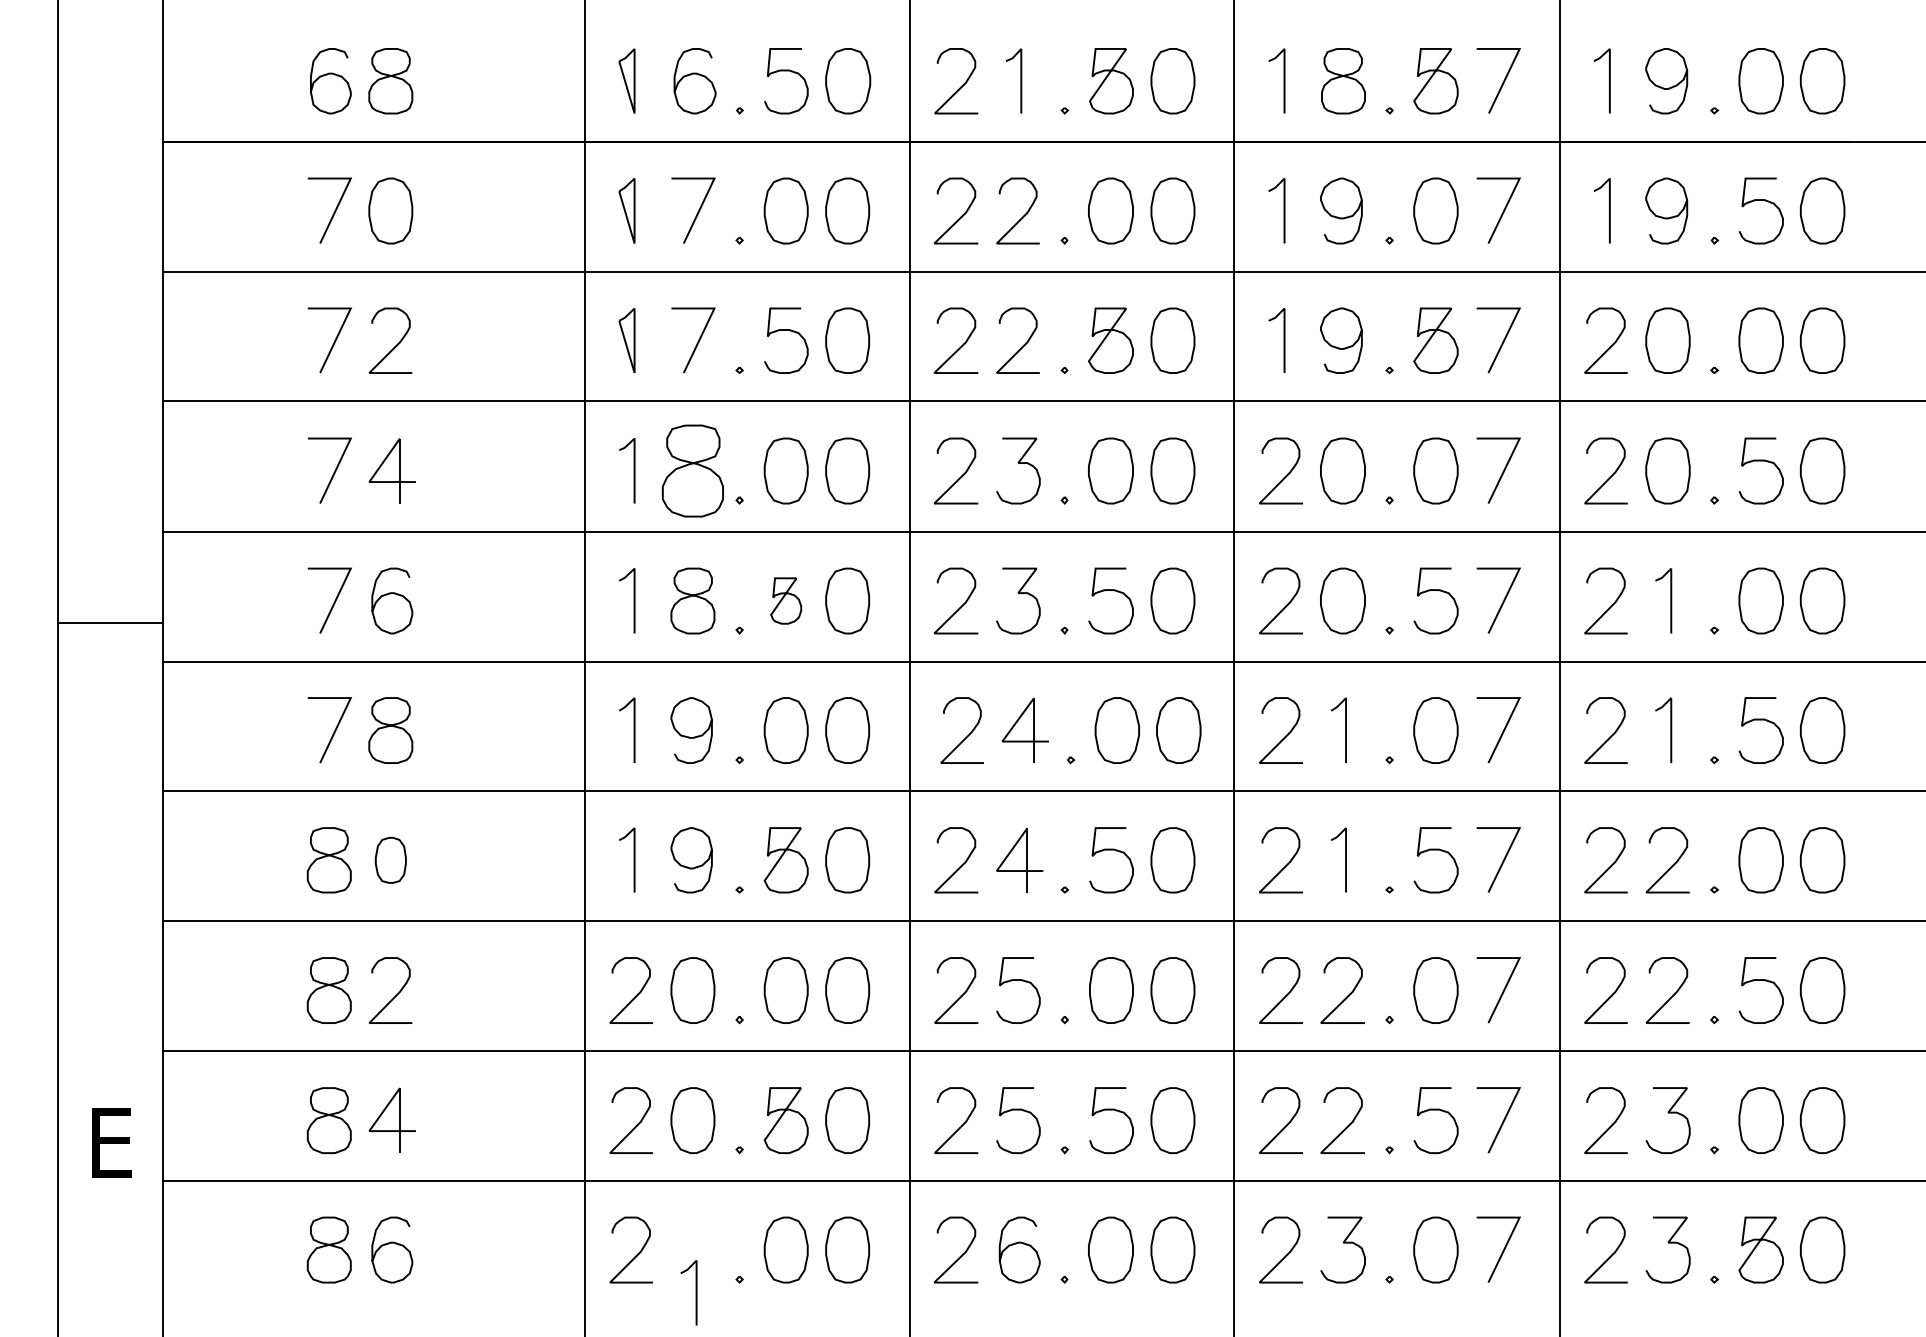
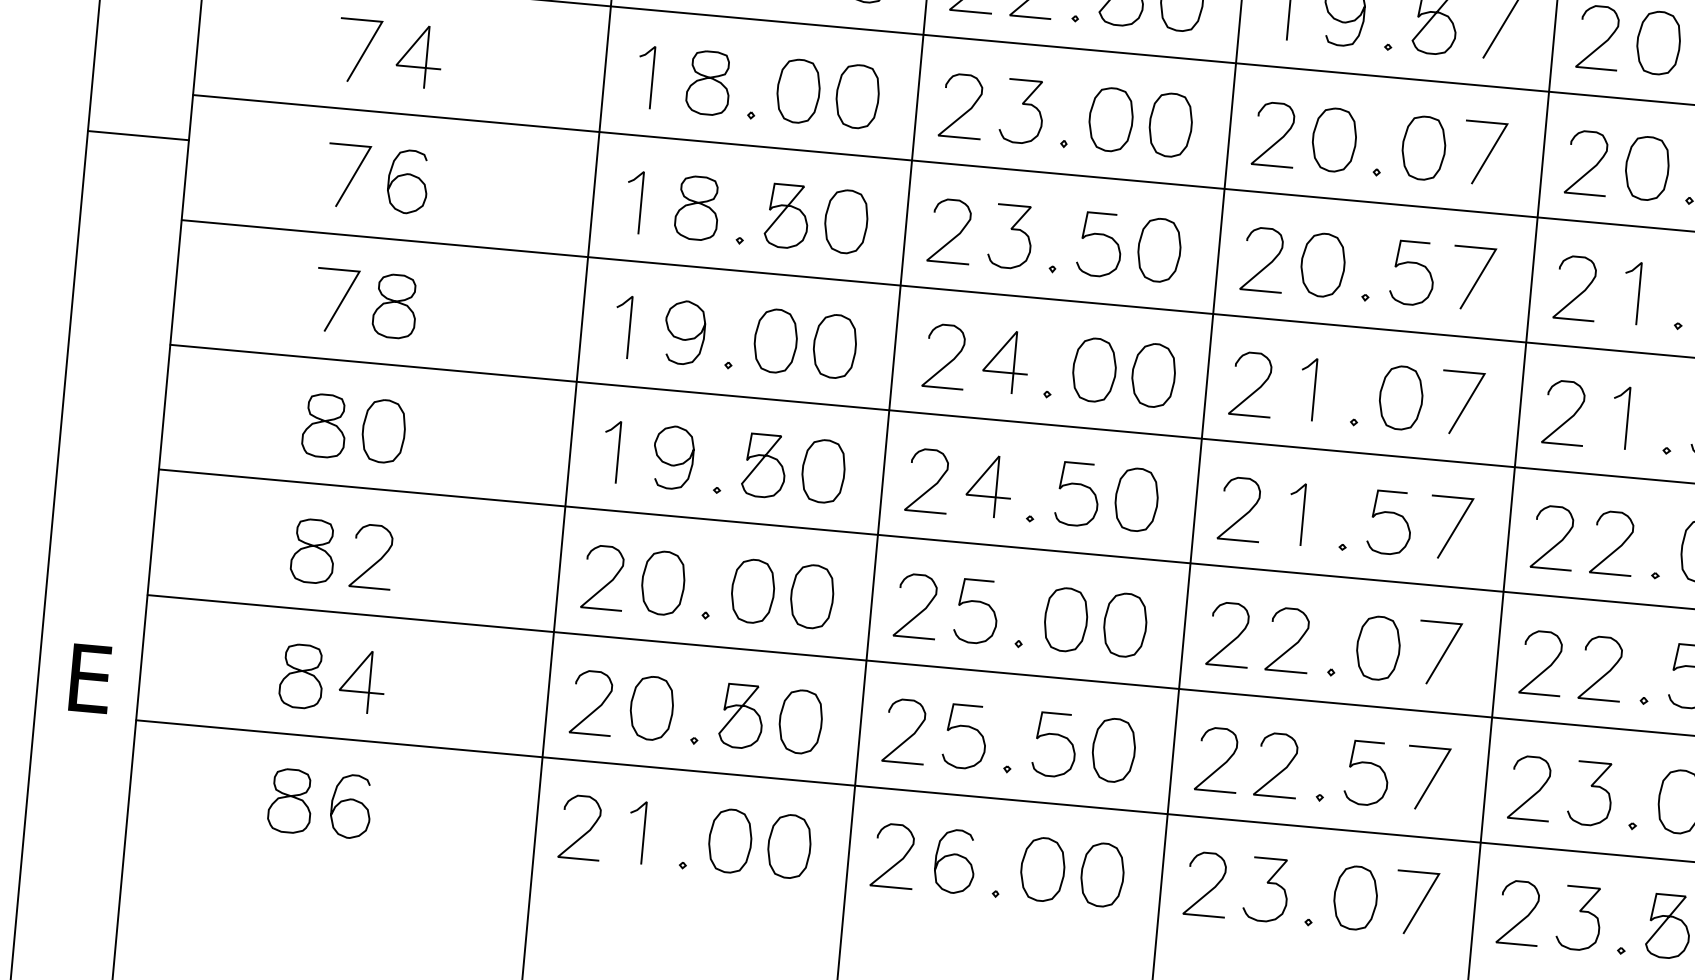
part: (692, 470) -> (708, 82), size x0.71
part: (785, 600) -> (786, 215), size x1.43
line: (109, 622) -> (137, 135), moved
part: (390, 860) -> (383, 431), size x1.43
line: (695, 1292) -> (643, 832), moved

